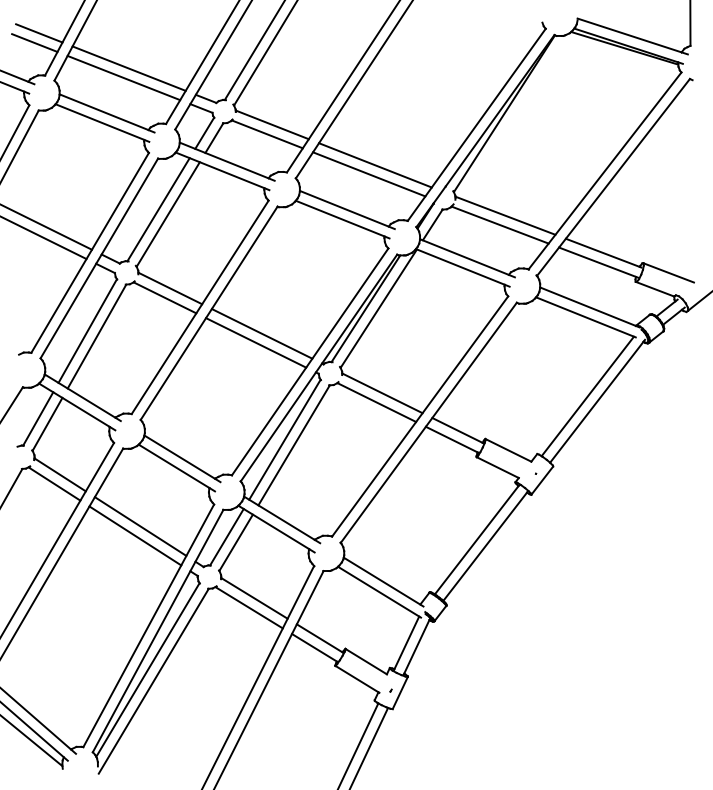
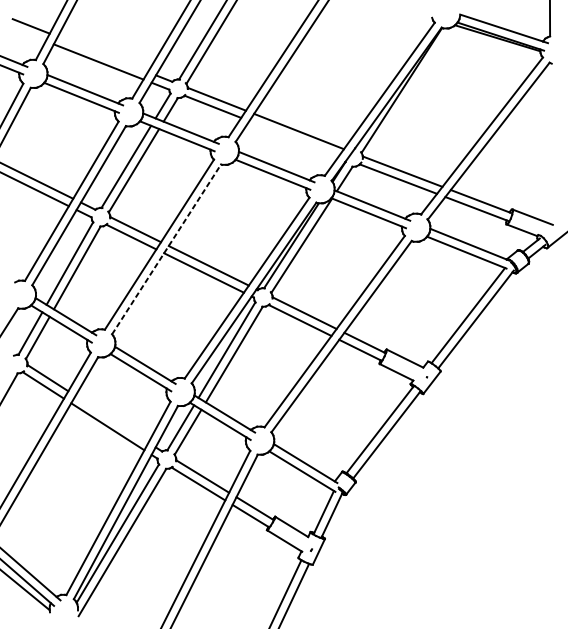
line: (34, 42) -> (27, 33), removed
line: (128, 68) -> (102, 54), removed
line: (369, 174) -> (294, 138), removed
line: (209, 313) -> (166, 249), solid -> dashed
line: (140, 526) -> (111, 419), removed

